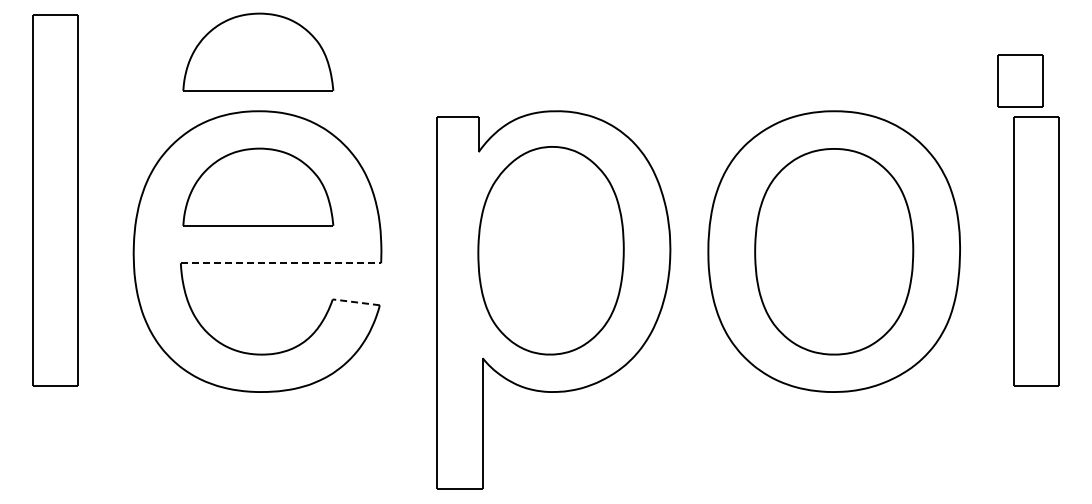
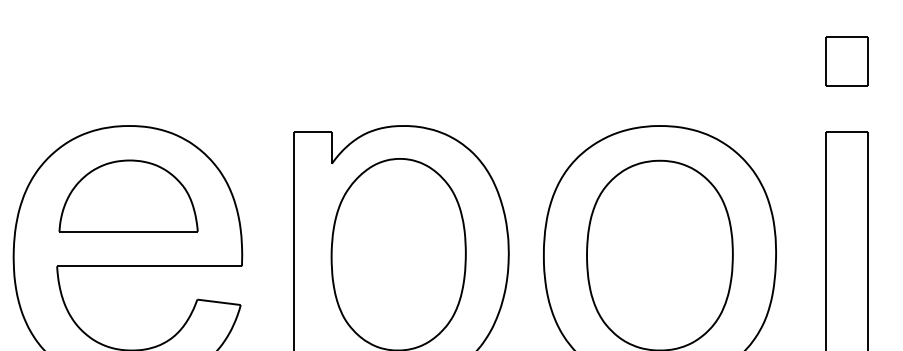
part: (258, 51) -> (128, 70), removed
part: (1020, 80) -> (846, 60), moved
line: (281, 263) -> (150, 266), dashed -> solid
line: (356, 302) -> (219, 302), dashed -> solid

